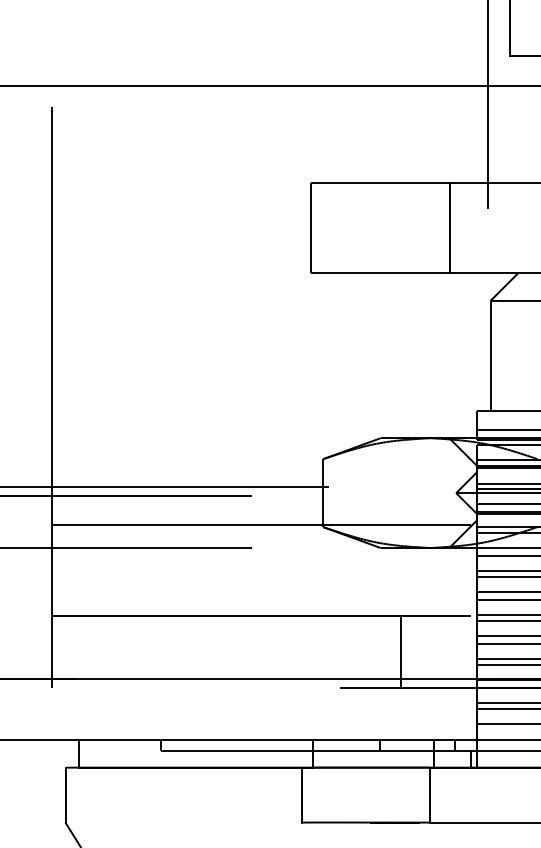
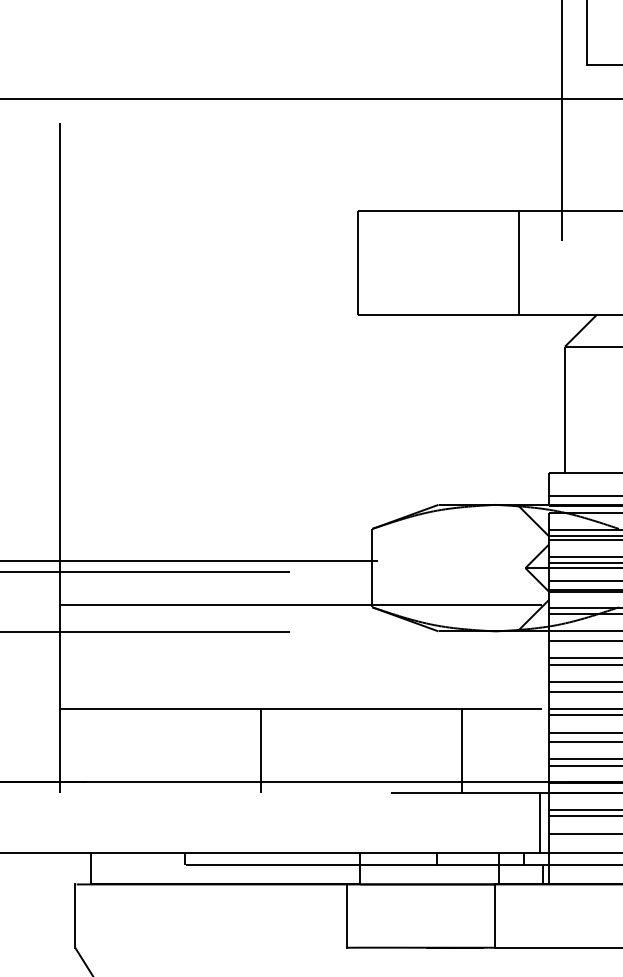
line: (226, 651) -> (260, 750), added
line: (468, 714) -> (539, 823), added

